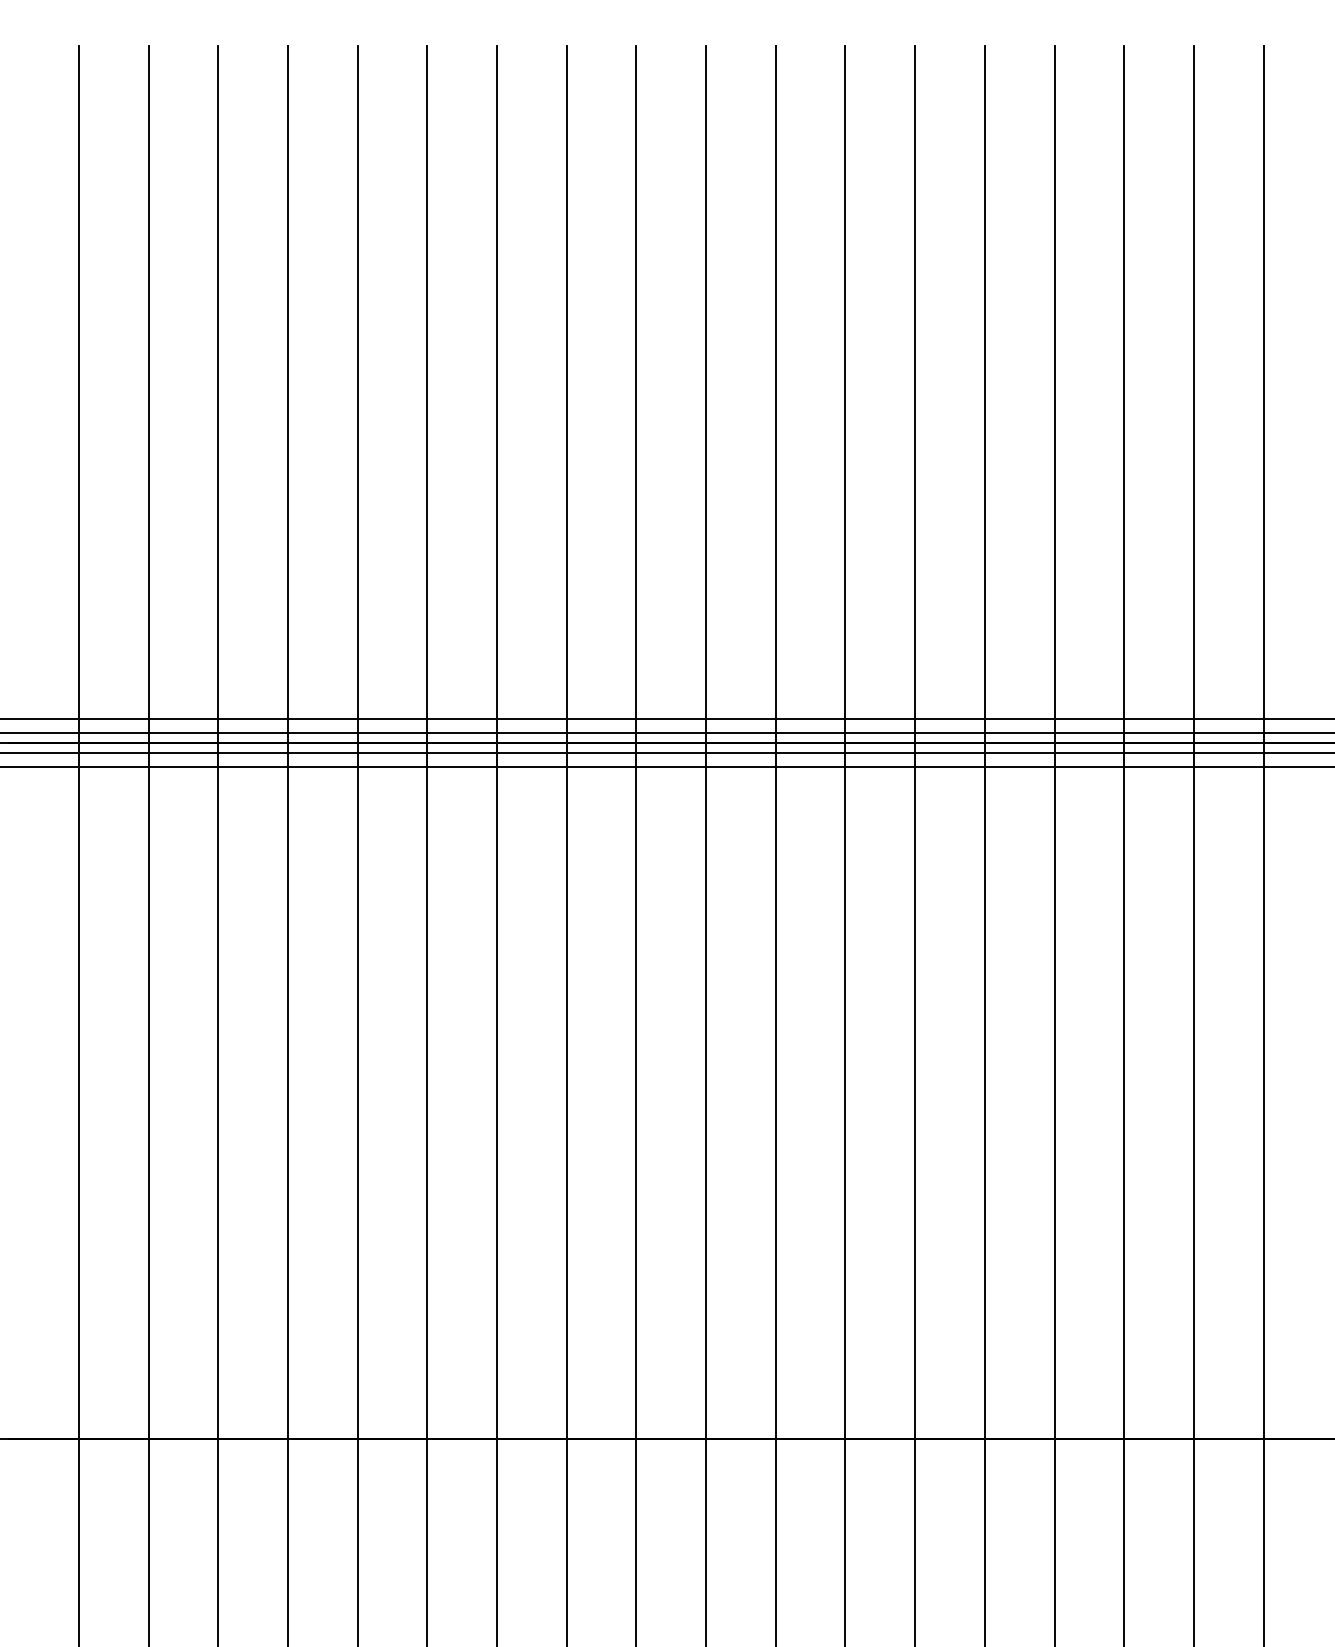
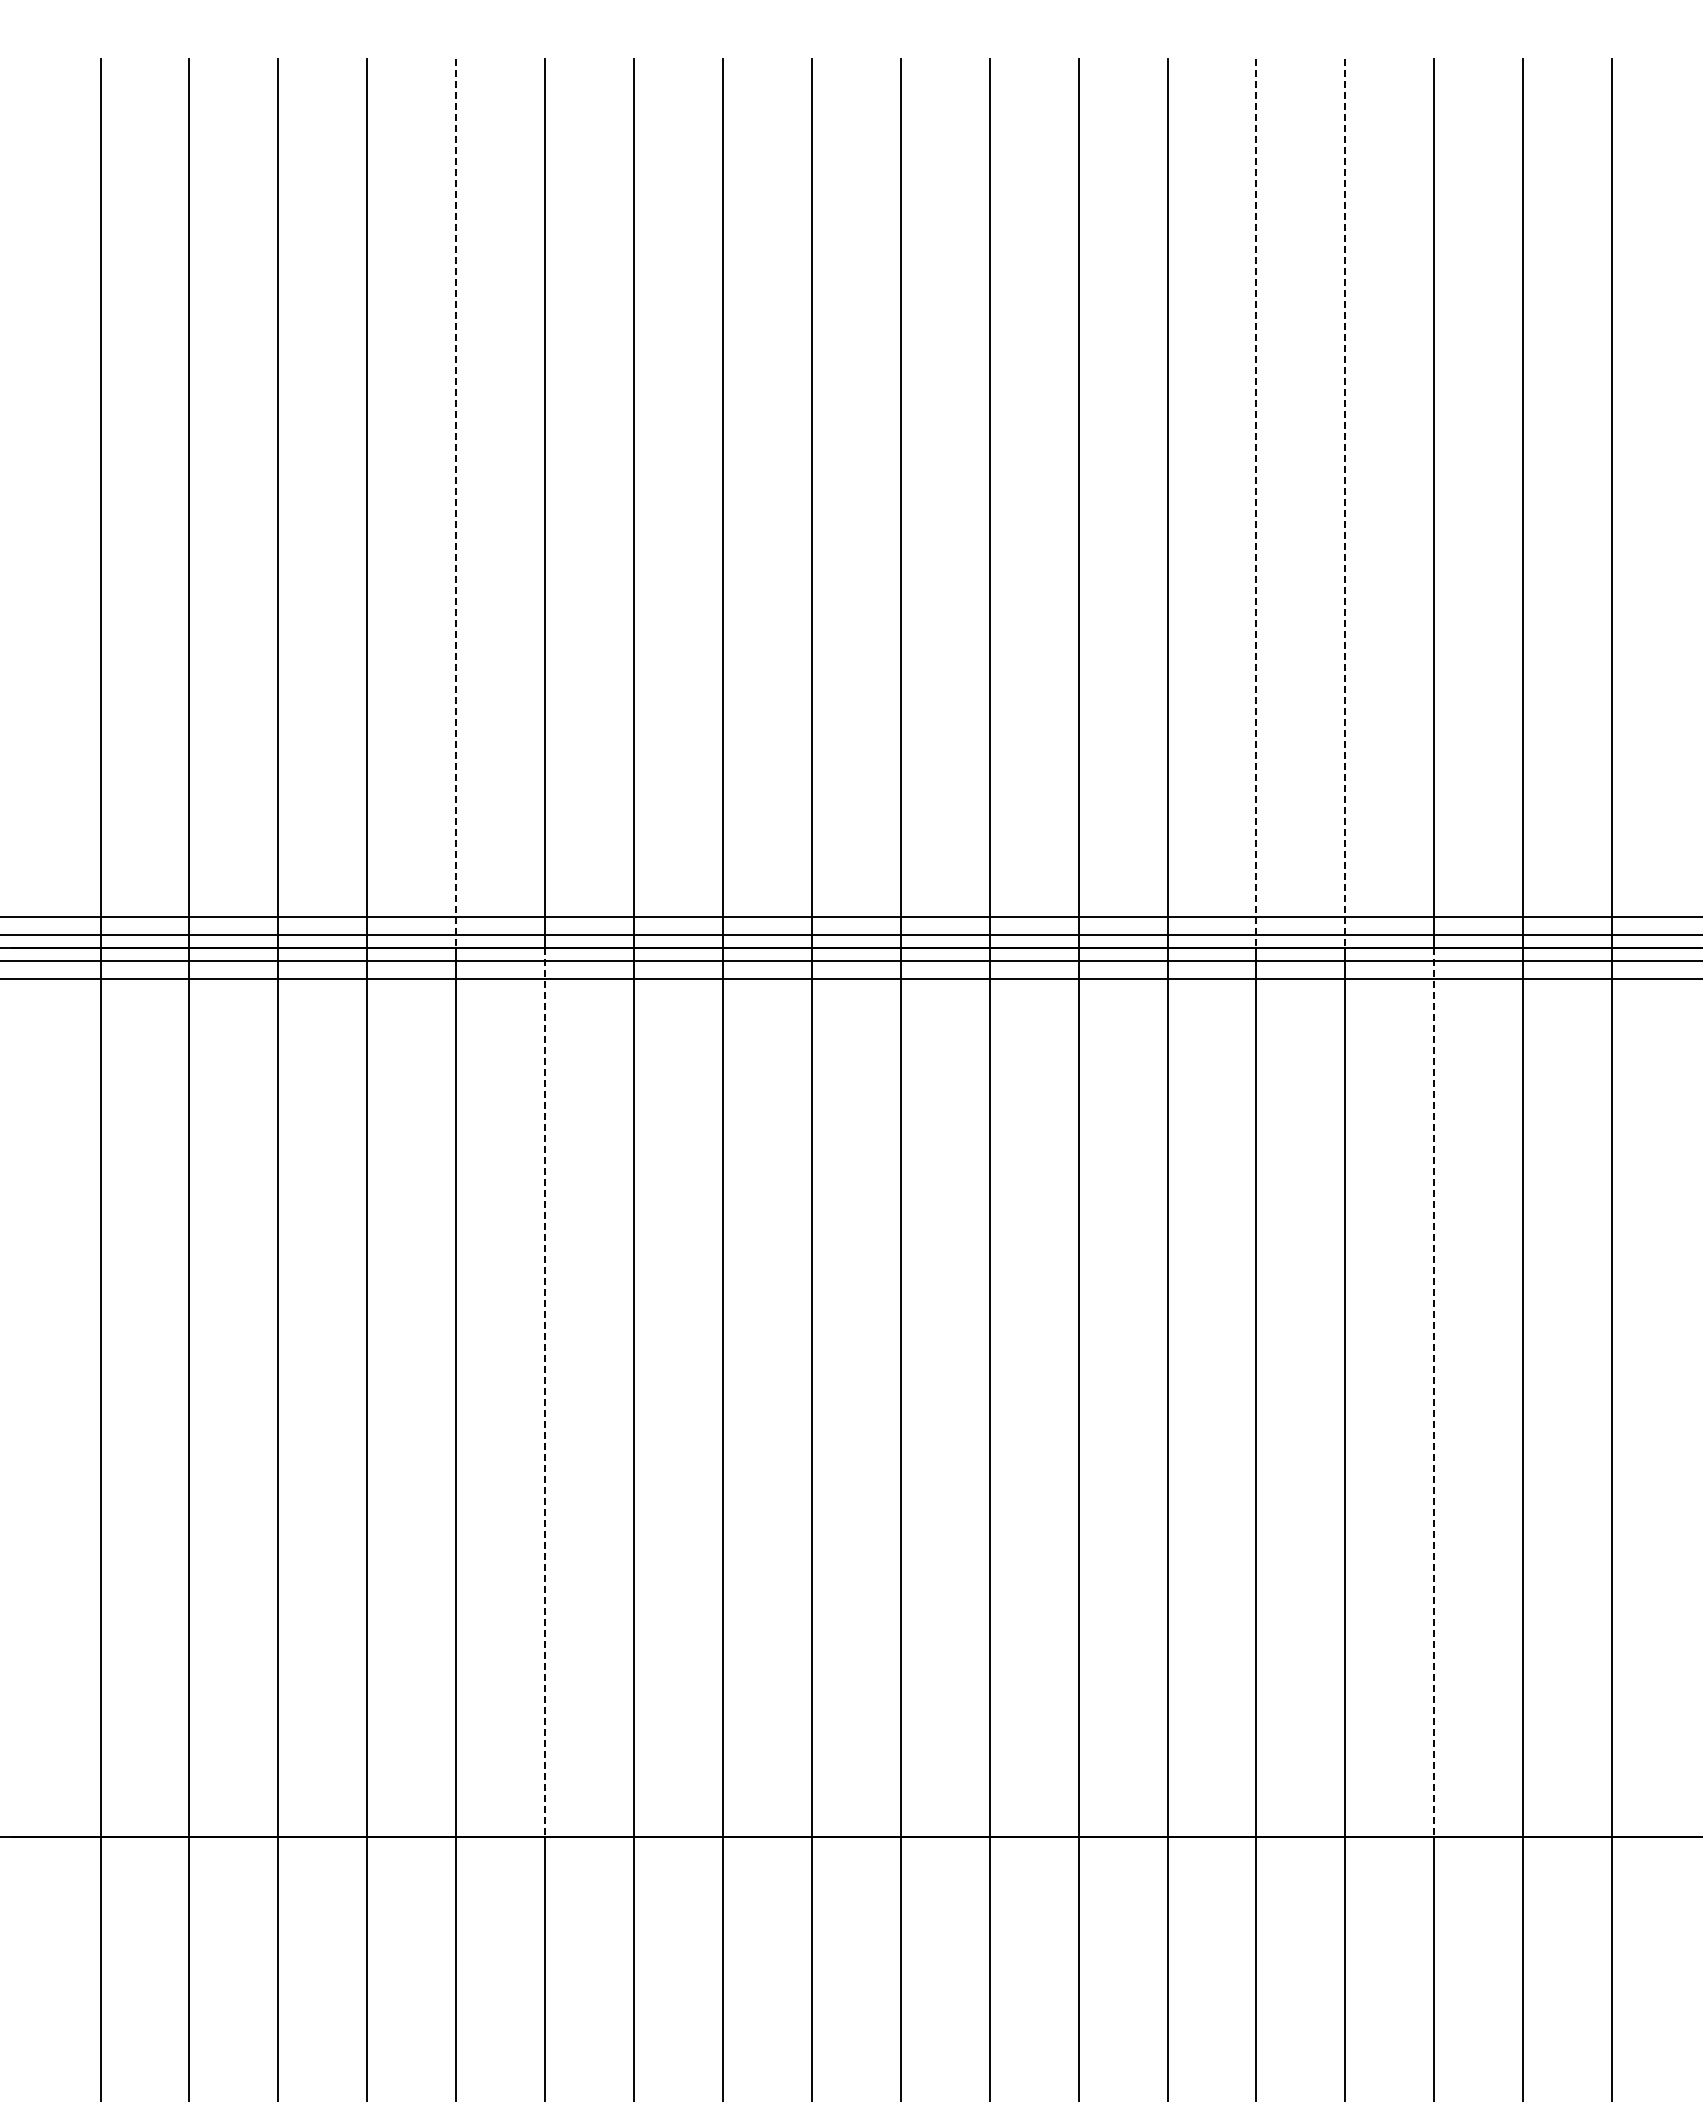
line: (357, 394) -> (456, 503), solid -> dashed
line: (984, 394) -> (1256, 503), solid -> dashed
line: (1054, 394) -> (1345, 503), solid -> dashed
line: (427, 1091) -> (545, 1392), solid -> dashed
line: (1124, 1091) -> (1434, 1392), solid -> dashed

